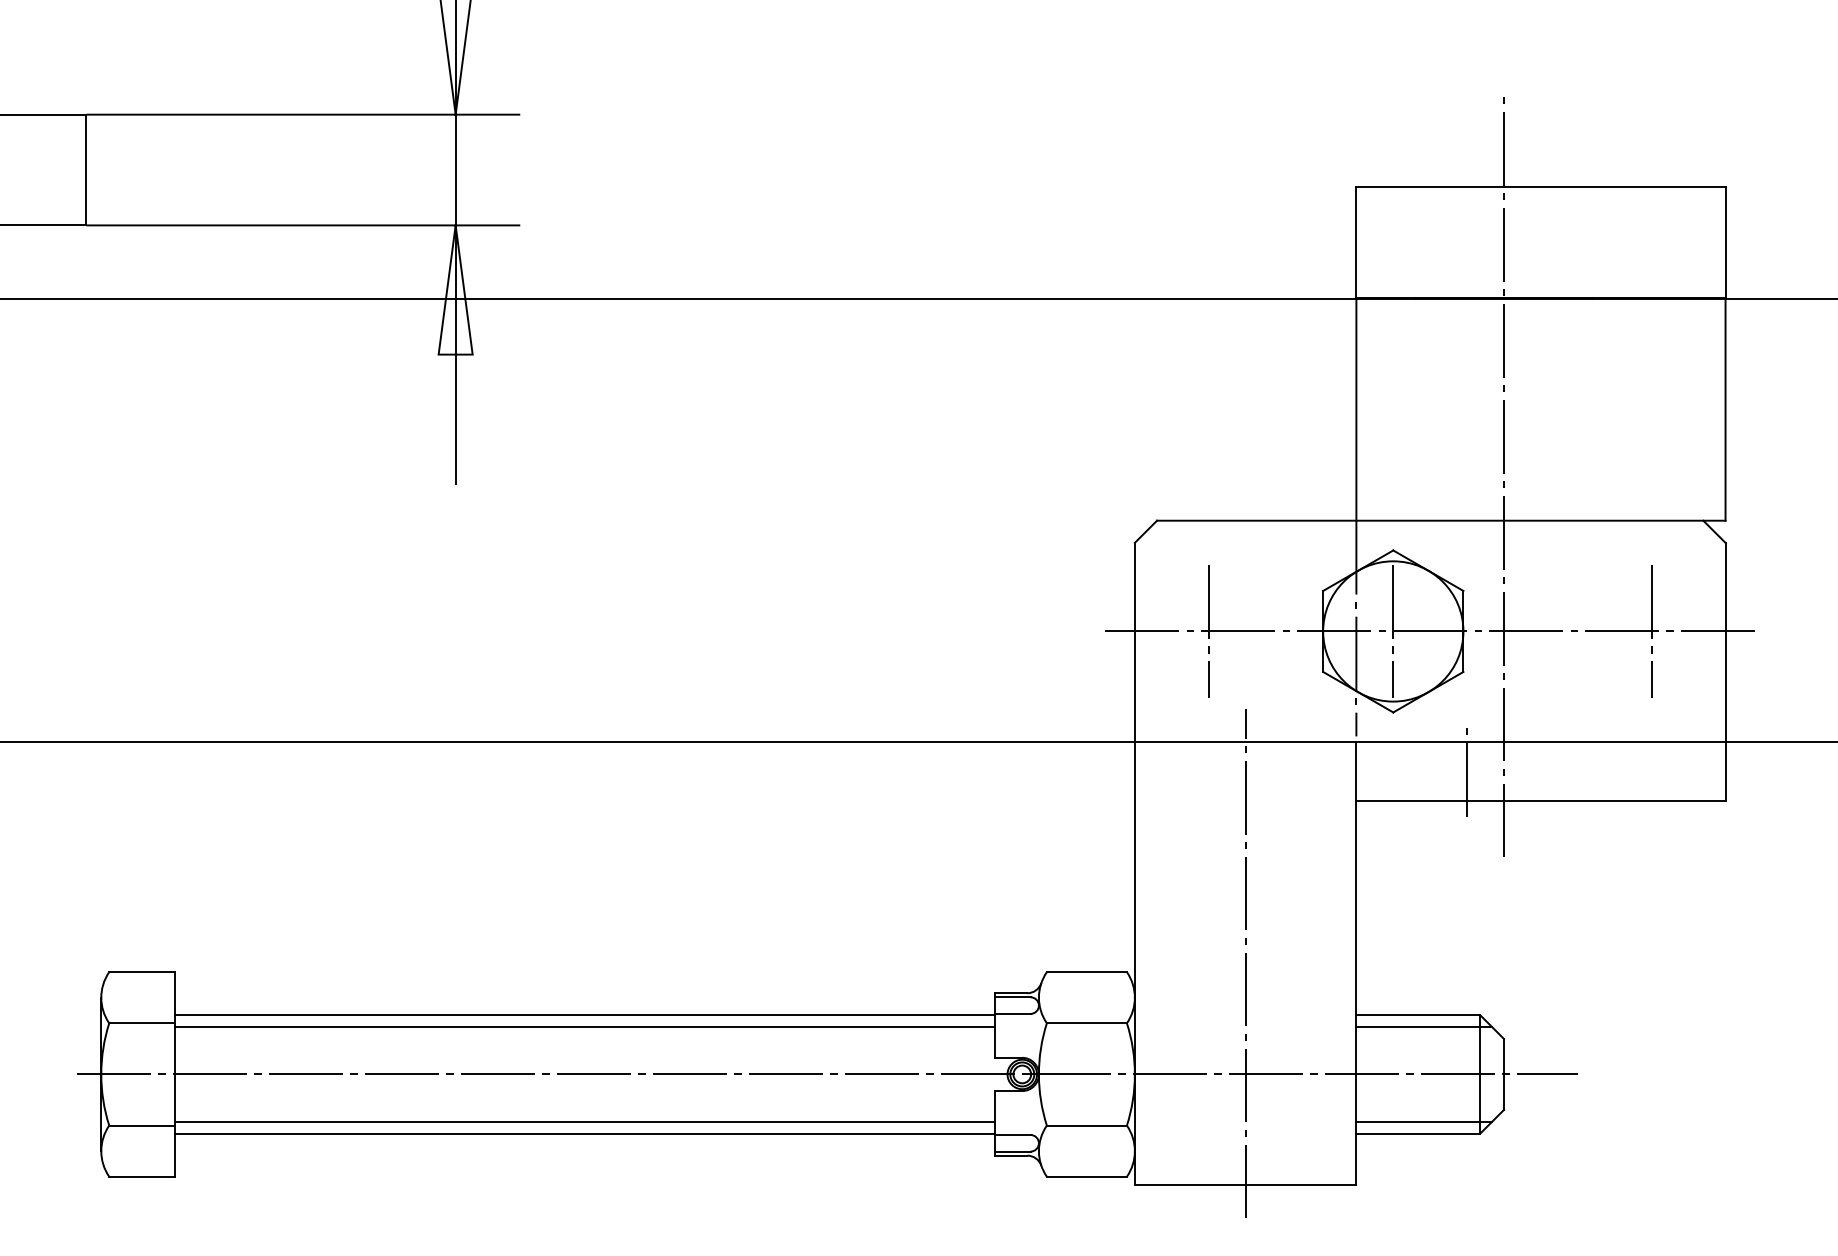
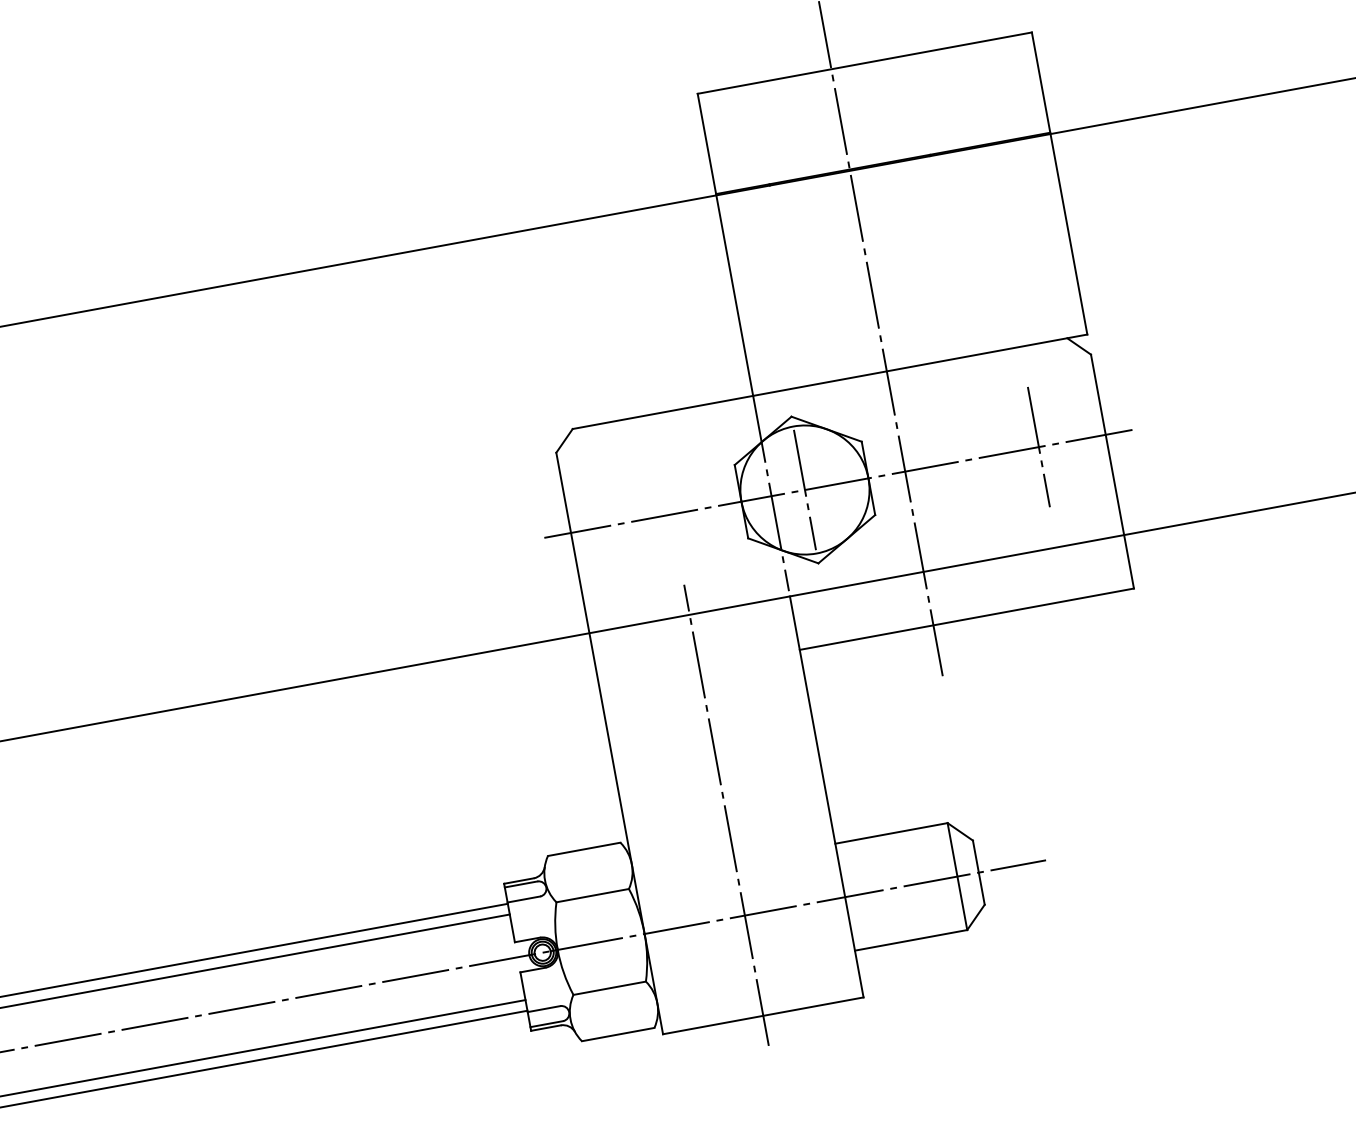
line: (1208, 631) -> (637, 520), removed
line: (1467, 771) -> (895, 604), removed
line: (1424, 1027) -> (899, 843), removed
line: (1424, 1121) -> (914, 928), removed

